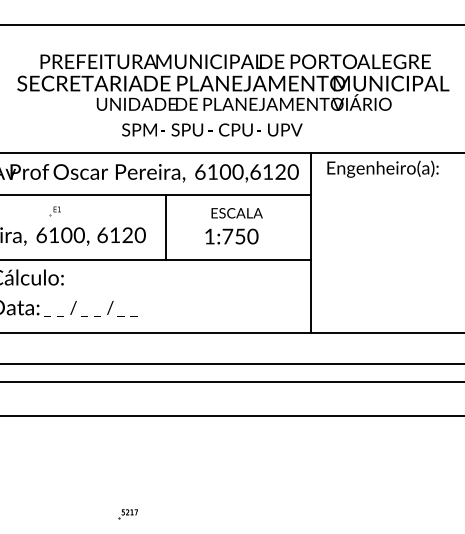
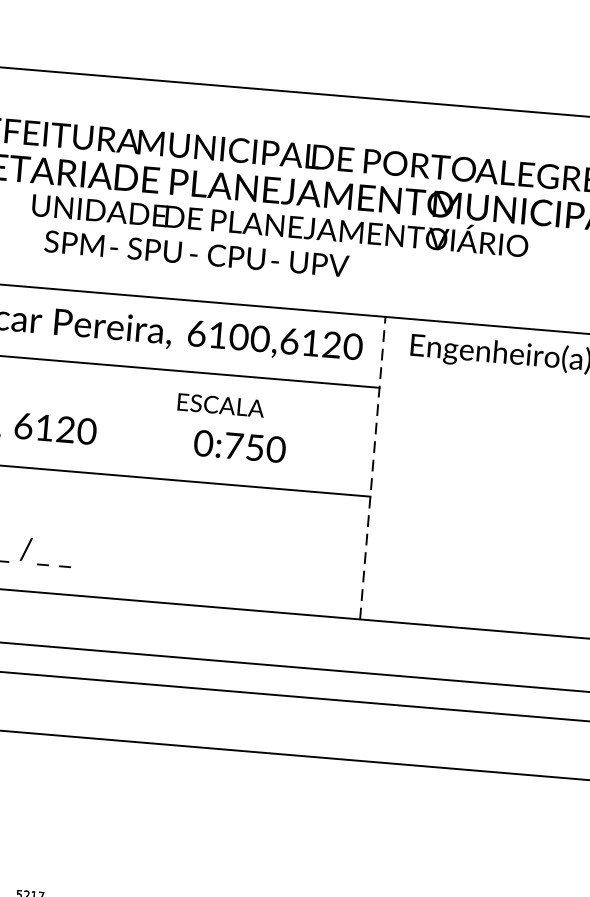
text: (212, 129) -> (197, 253), moved
text: (236, 213) -> (219, 405), moved
line: (166, 227) -> (132, 422), removed
text: (209, 236) -> (203, 443), 1:750 -> 0:750
line: (310, 242) -> (372, 467), solid -> dashed

